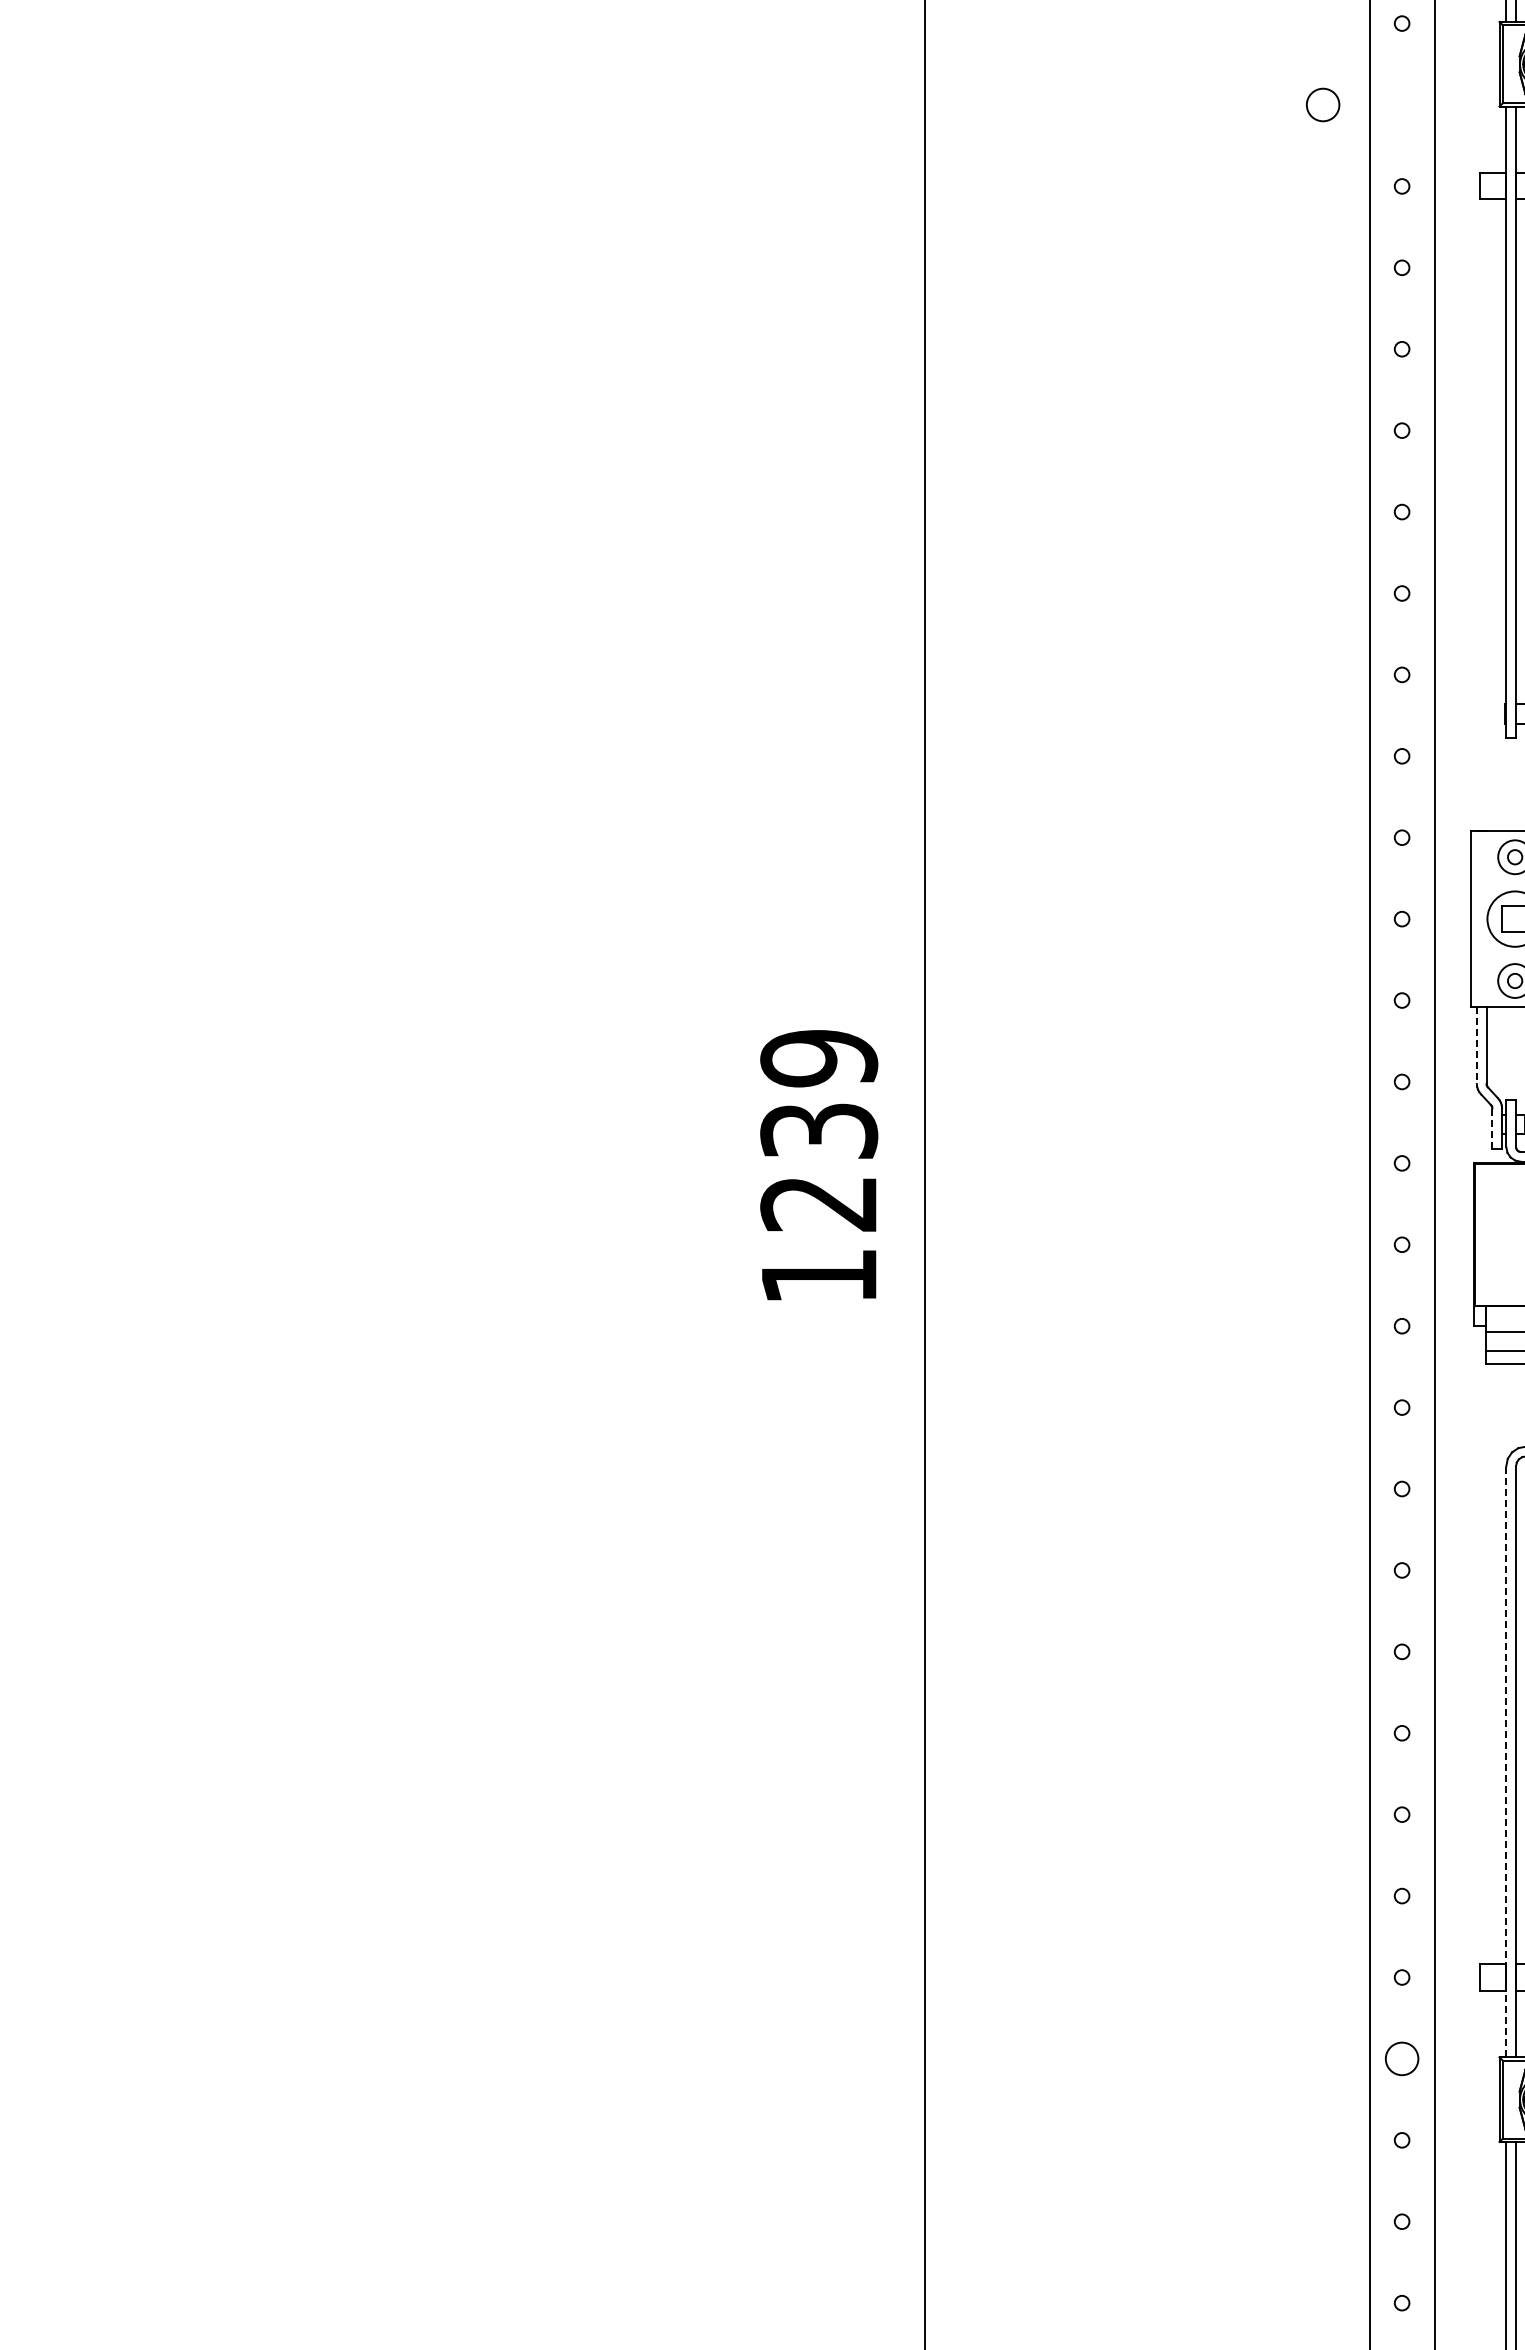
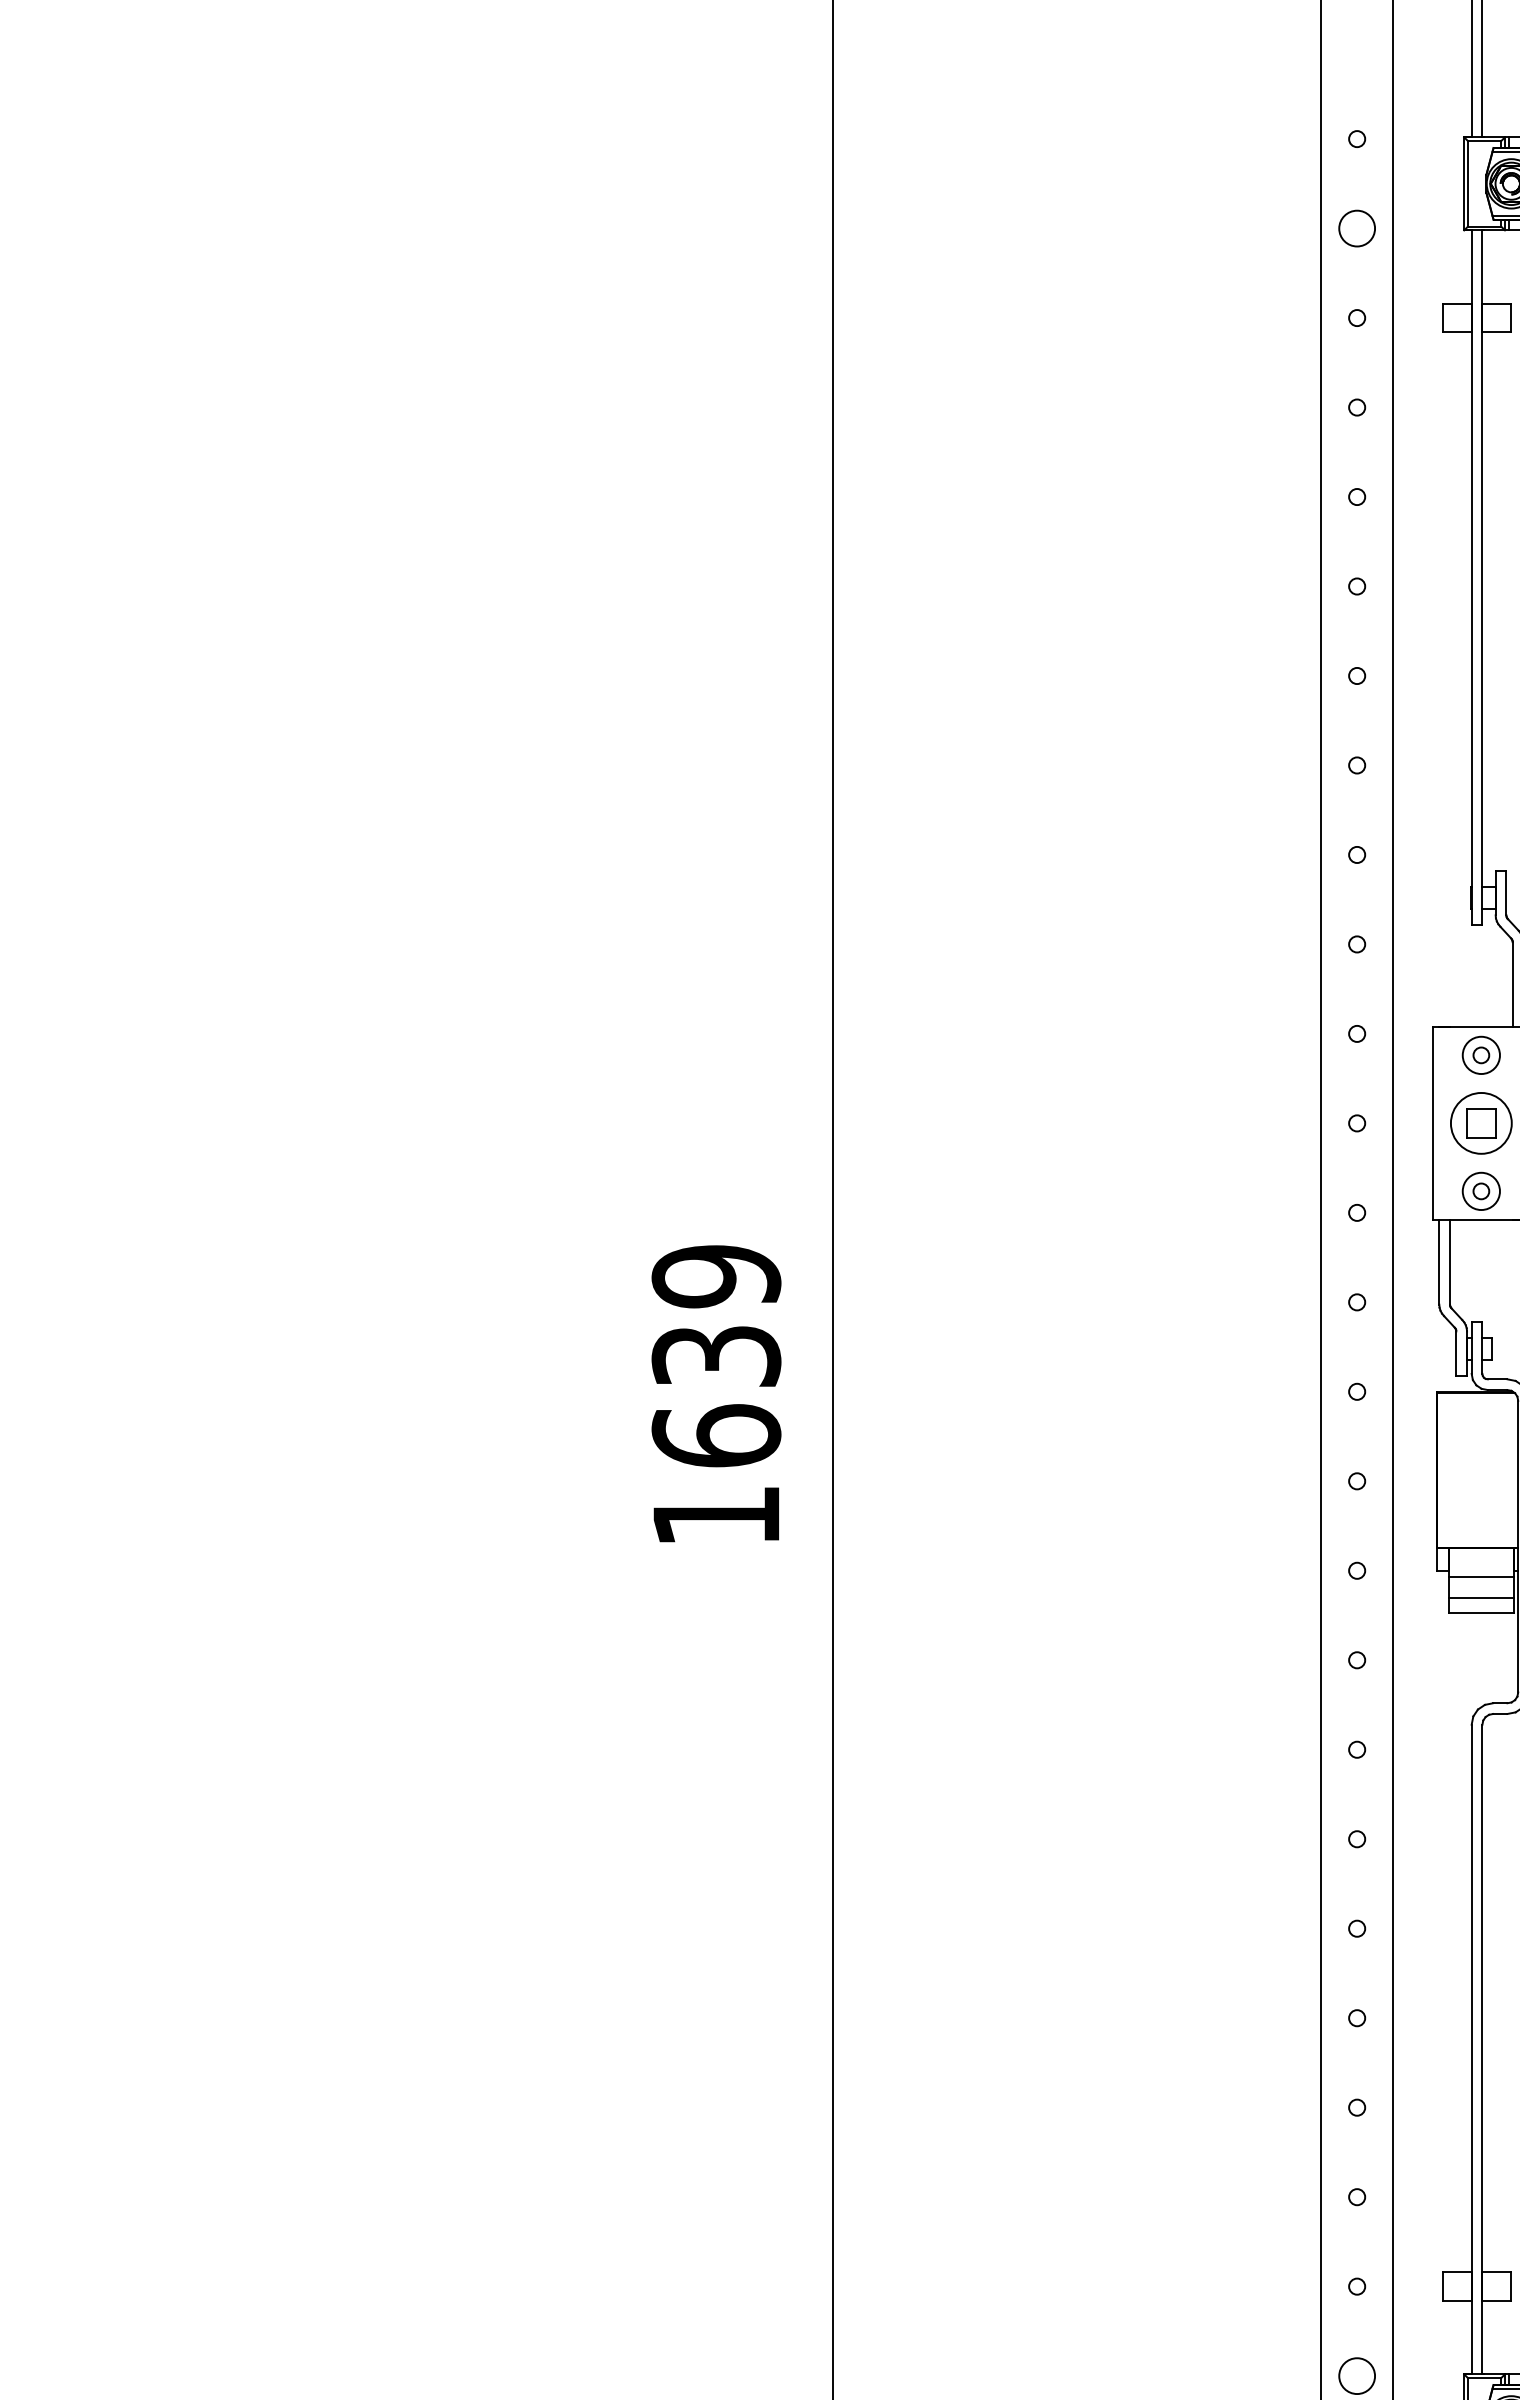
circle: (1323, 104) -> (1357, 228), moved
line: (1476, 1046) -> (1438, 1263), dashed -> solid
line: (1492, 1128) -> (1456, 1353), dashed -> solid
text: (819, 1202) -> (716, 1434), 1239 -> 1639
line: (1506, 1761) -> (1471, 2049), dashed -> solid

